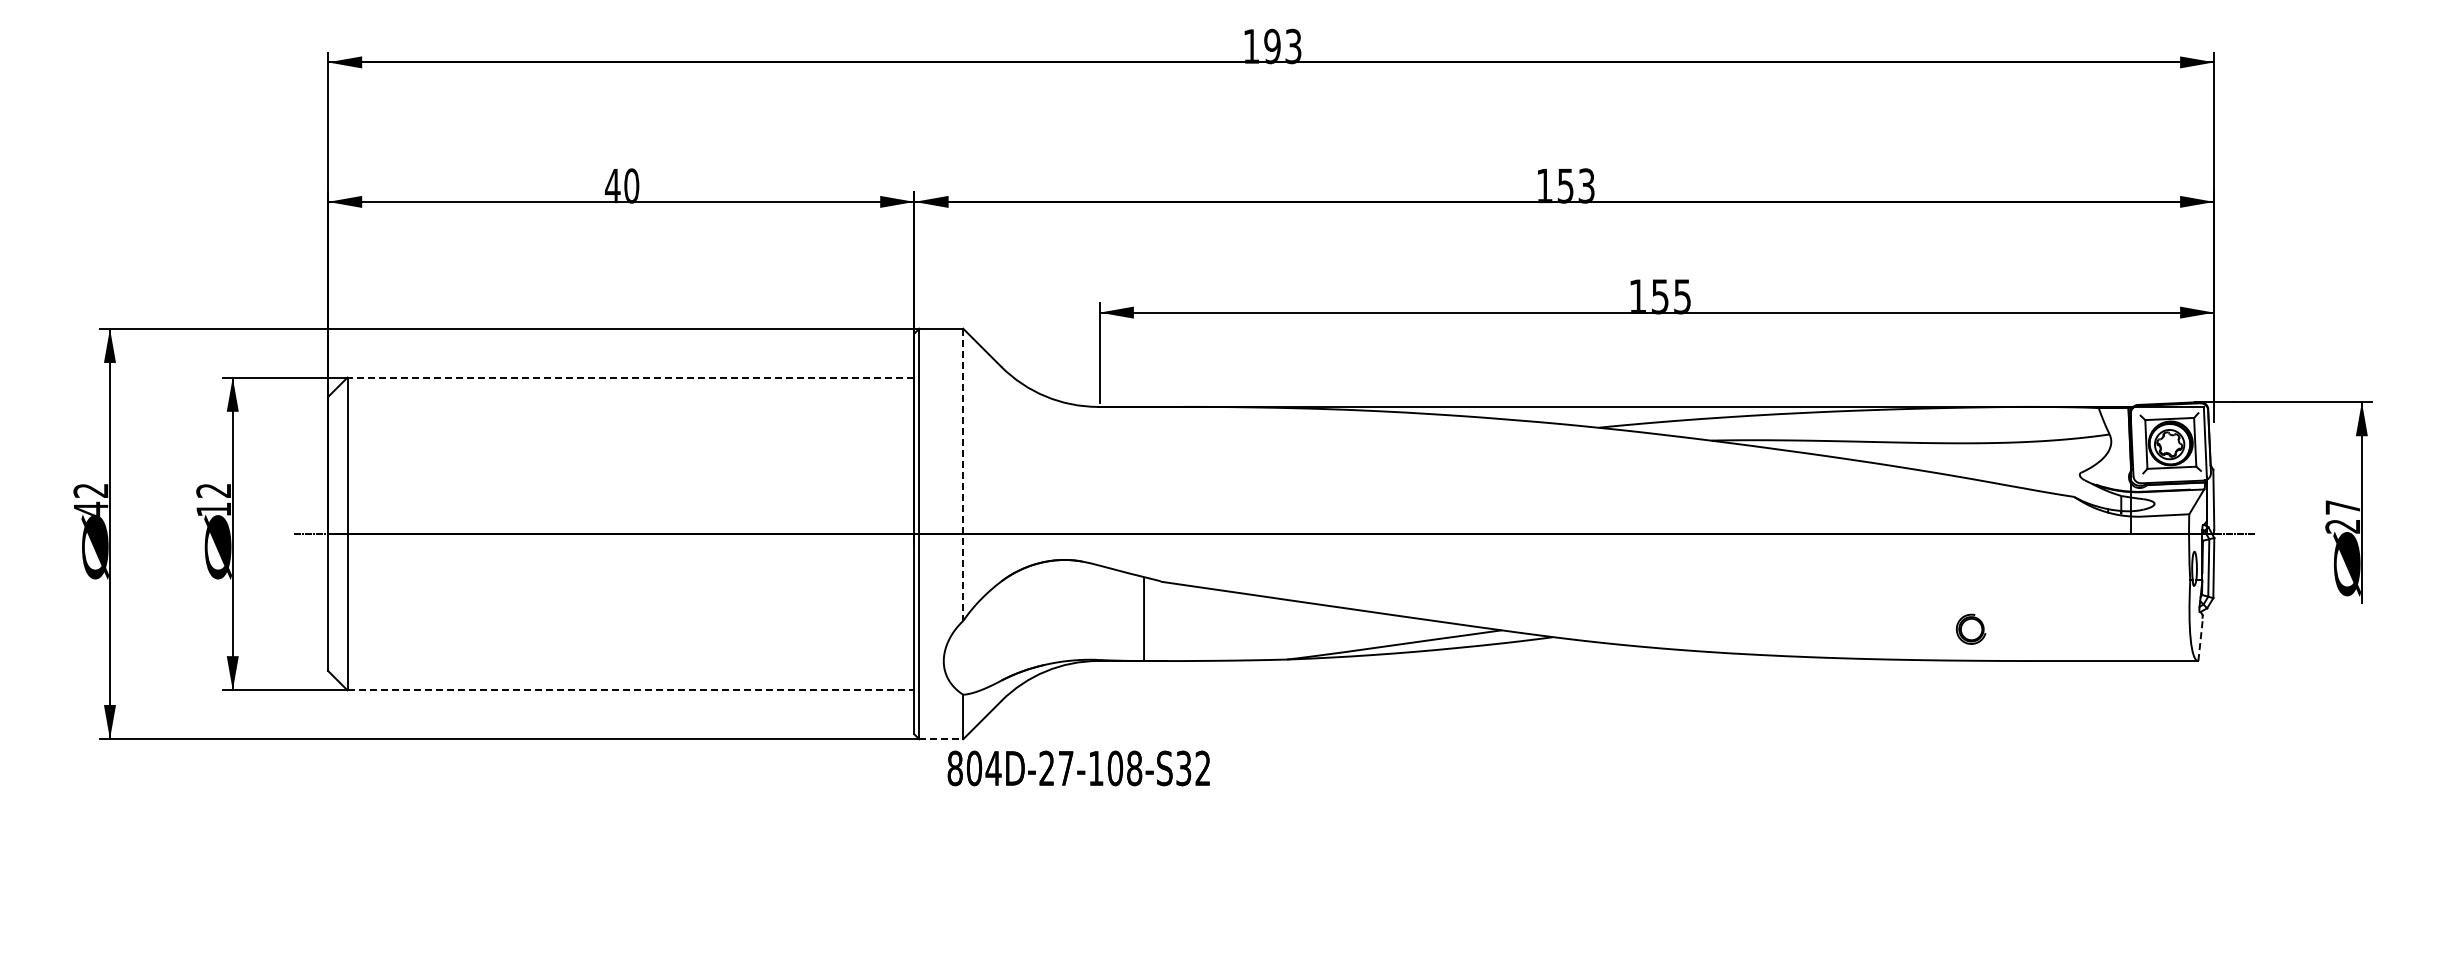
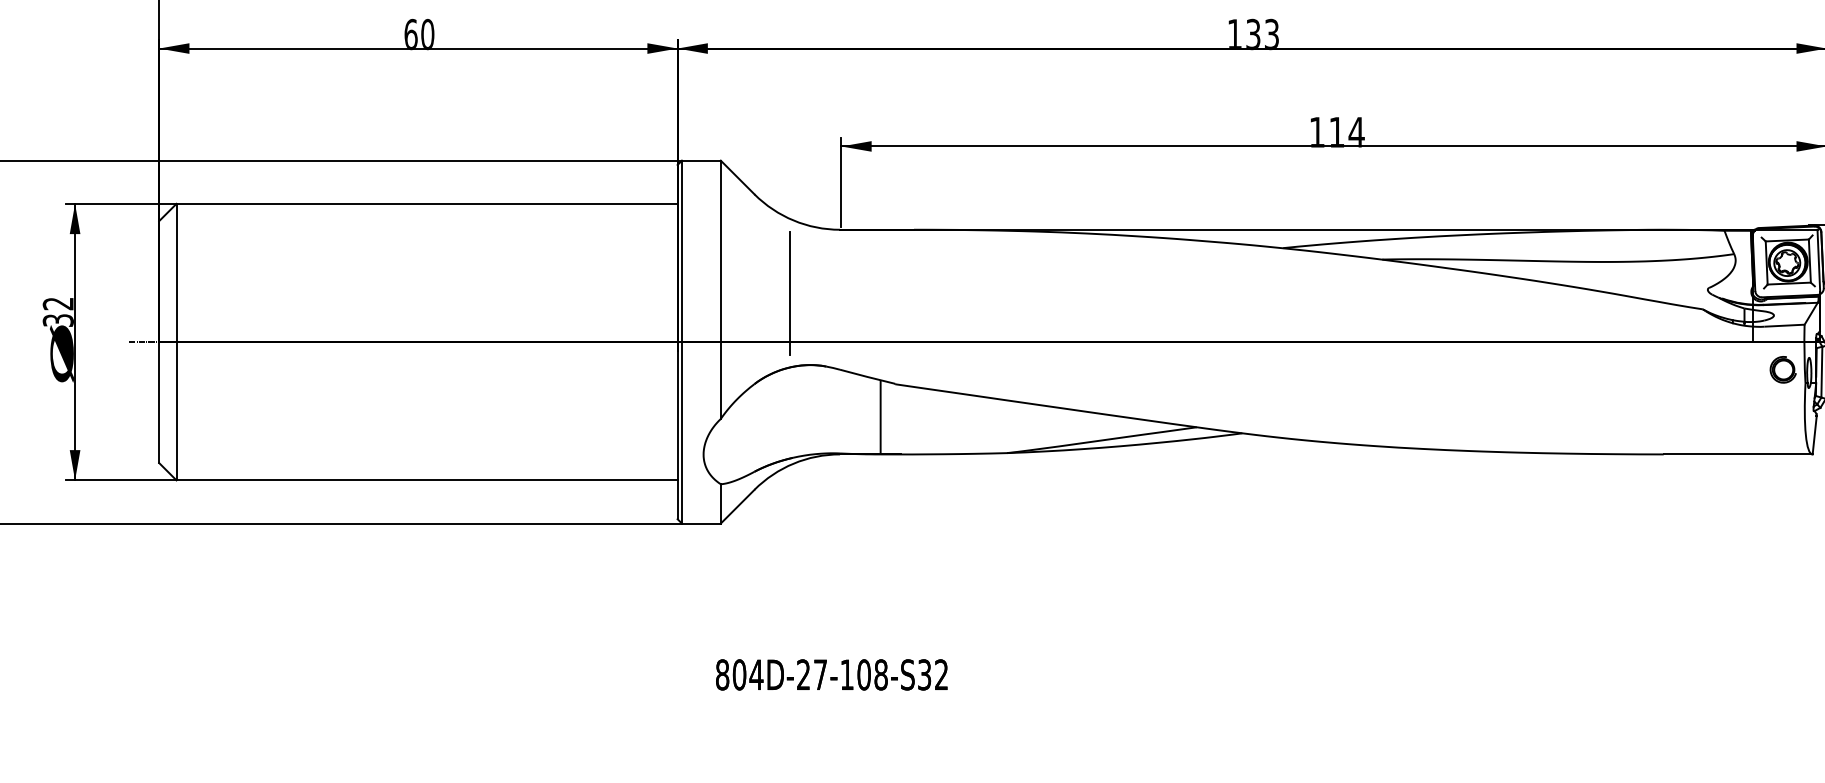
text: (1565, 184) -> (1253, 33), 153 -> 133
text: (612, 185) -> (410, 34), 40 -> 60
text: (1671, 296) -> (1346, 132), 155 -> 114
line: (630, 377) -> (426, 203), dashed -> solid
line: (963, 475) -> (721, 290), dashed -> solid
line: (1041, 478) -> (789, 293), added
text: (213, 509) -> (58, 320), 12 -> 32
part: (1970, 628) -> (1782, 369), moved
line: (2200, 639) -> (1814, 435), dashed -> solid
line: (631, 690) -> (427, 480), dashed -> solid
line: (941, 739) -> (701, 523), dashed -> solid
text: (1078, 768) -> (831, 674), moved

